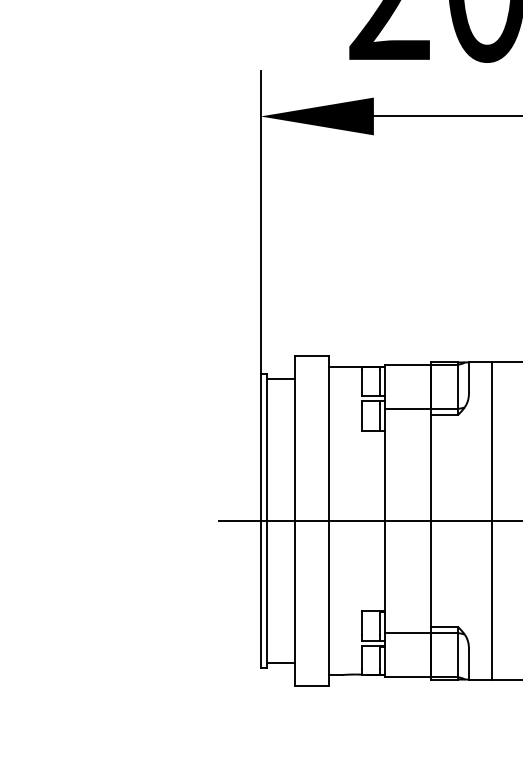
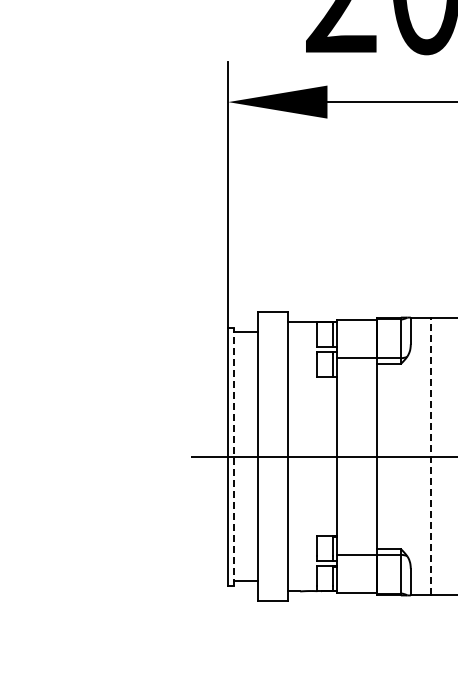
line: (267, 520) -> (234, 456), solid -> dashed
line: (491, 520) -> (430, 456), solid -> dashed

